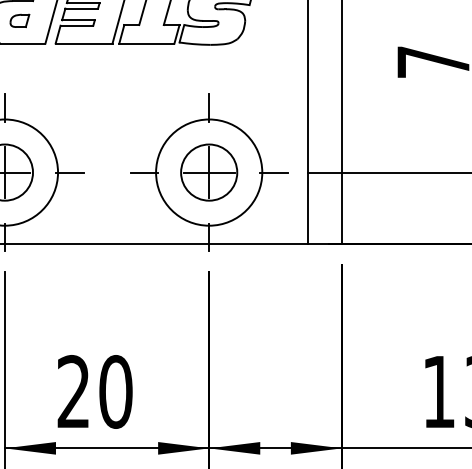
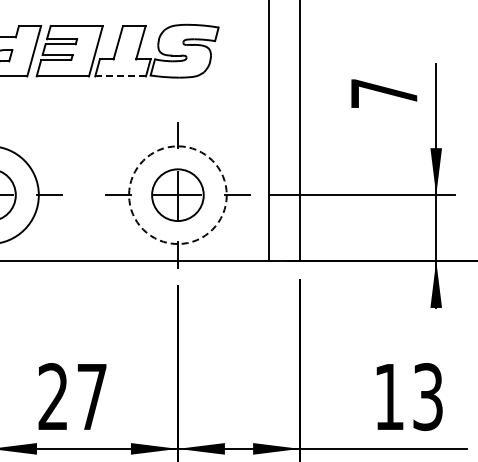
line: (146, 43) -> (120, 76), solid -> dashed
circle: (208, 172) -> (177, 195), solid -> dashed
text: (116, 392) -> (92, 397), 20 -> 27

